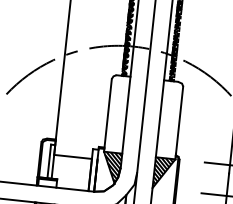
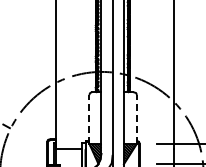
line: (108, 114) -> (89, 118), solid -> dashed
line: (180, 121) -> (137, 118), solid -> dashed

